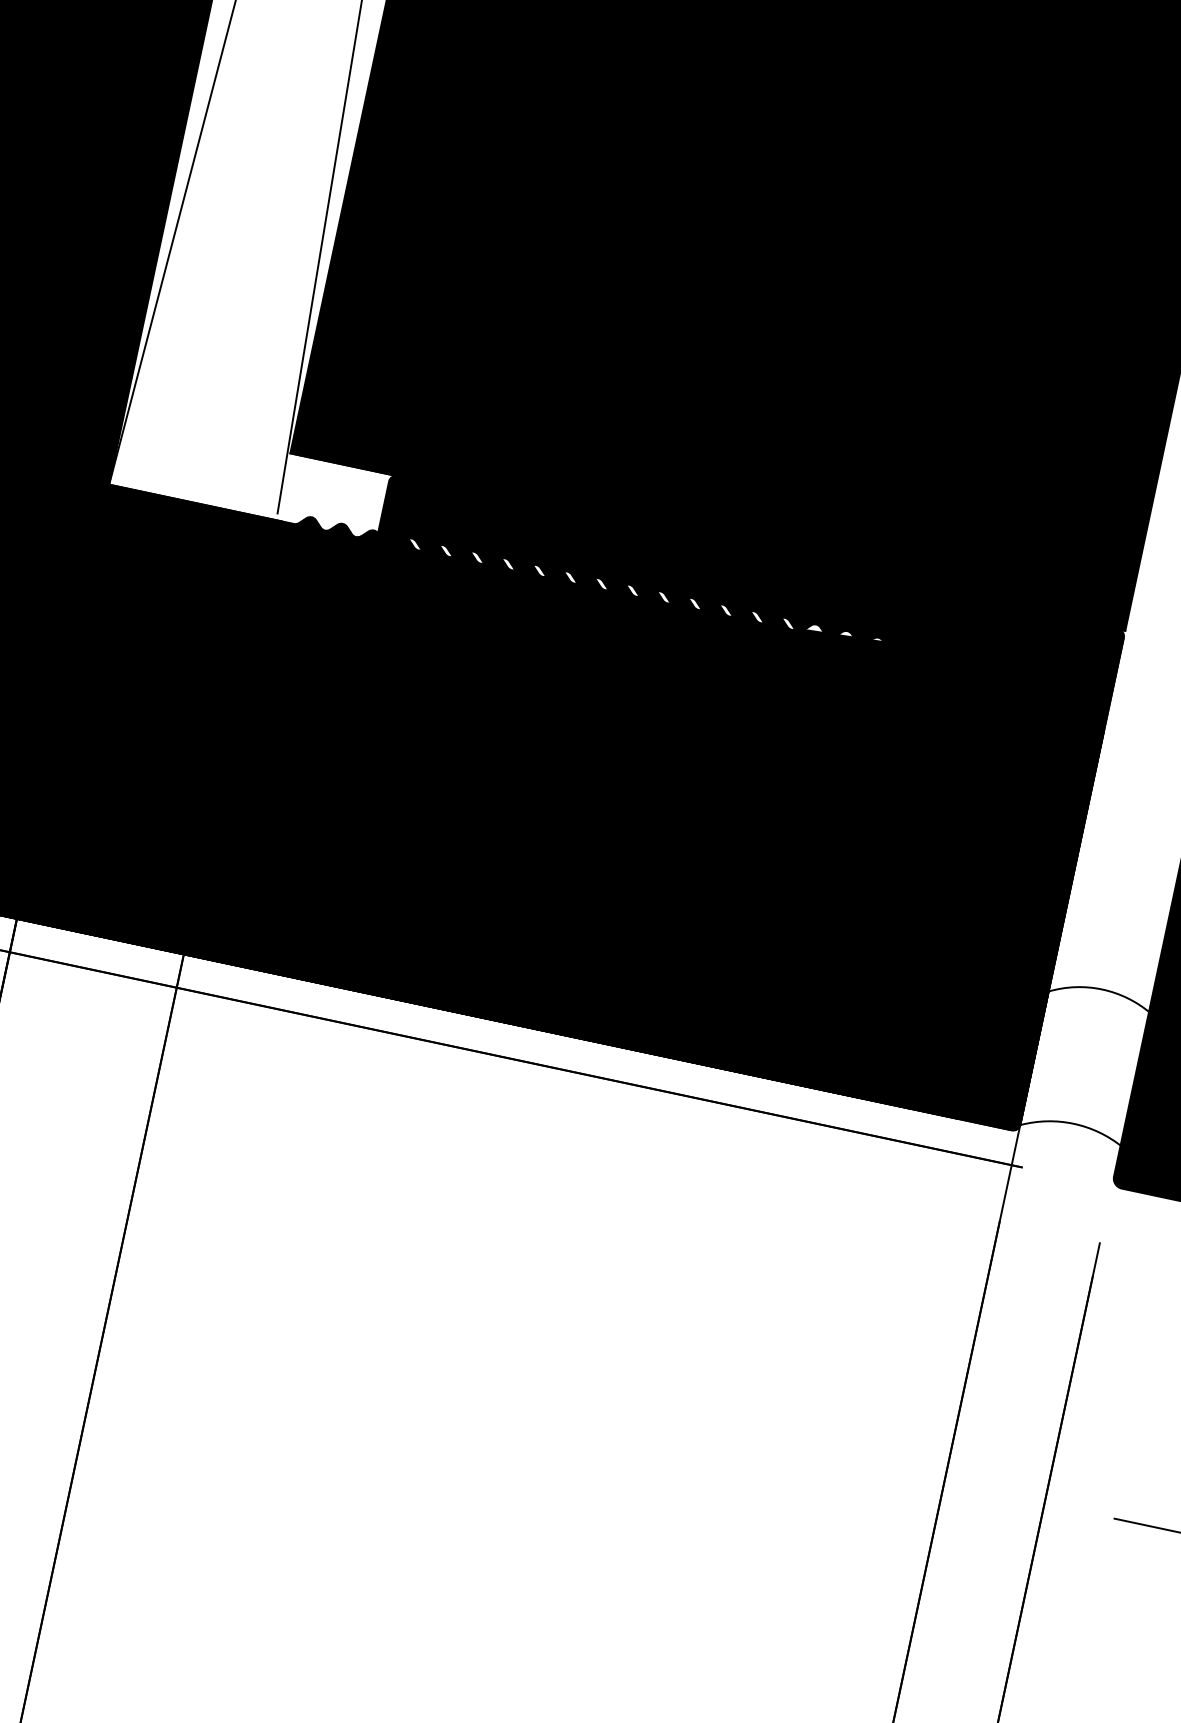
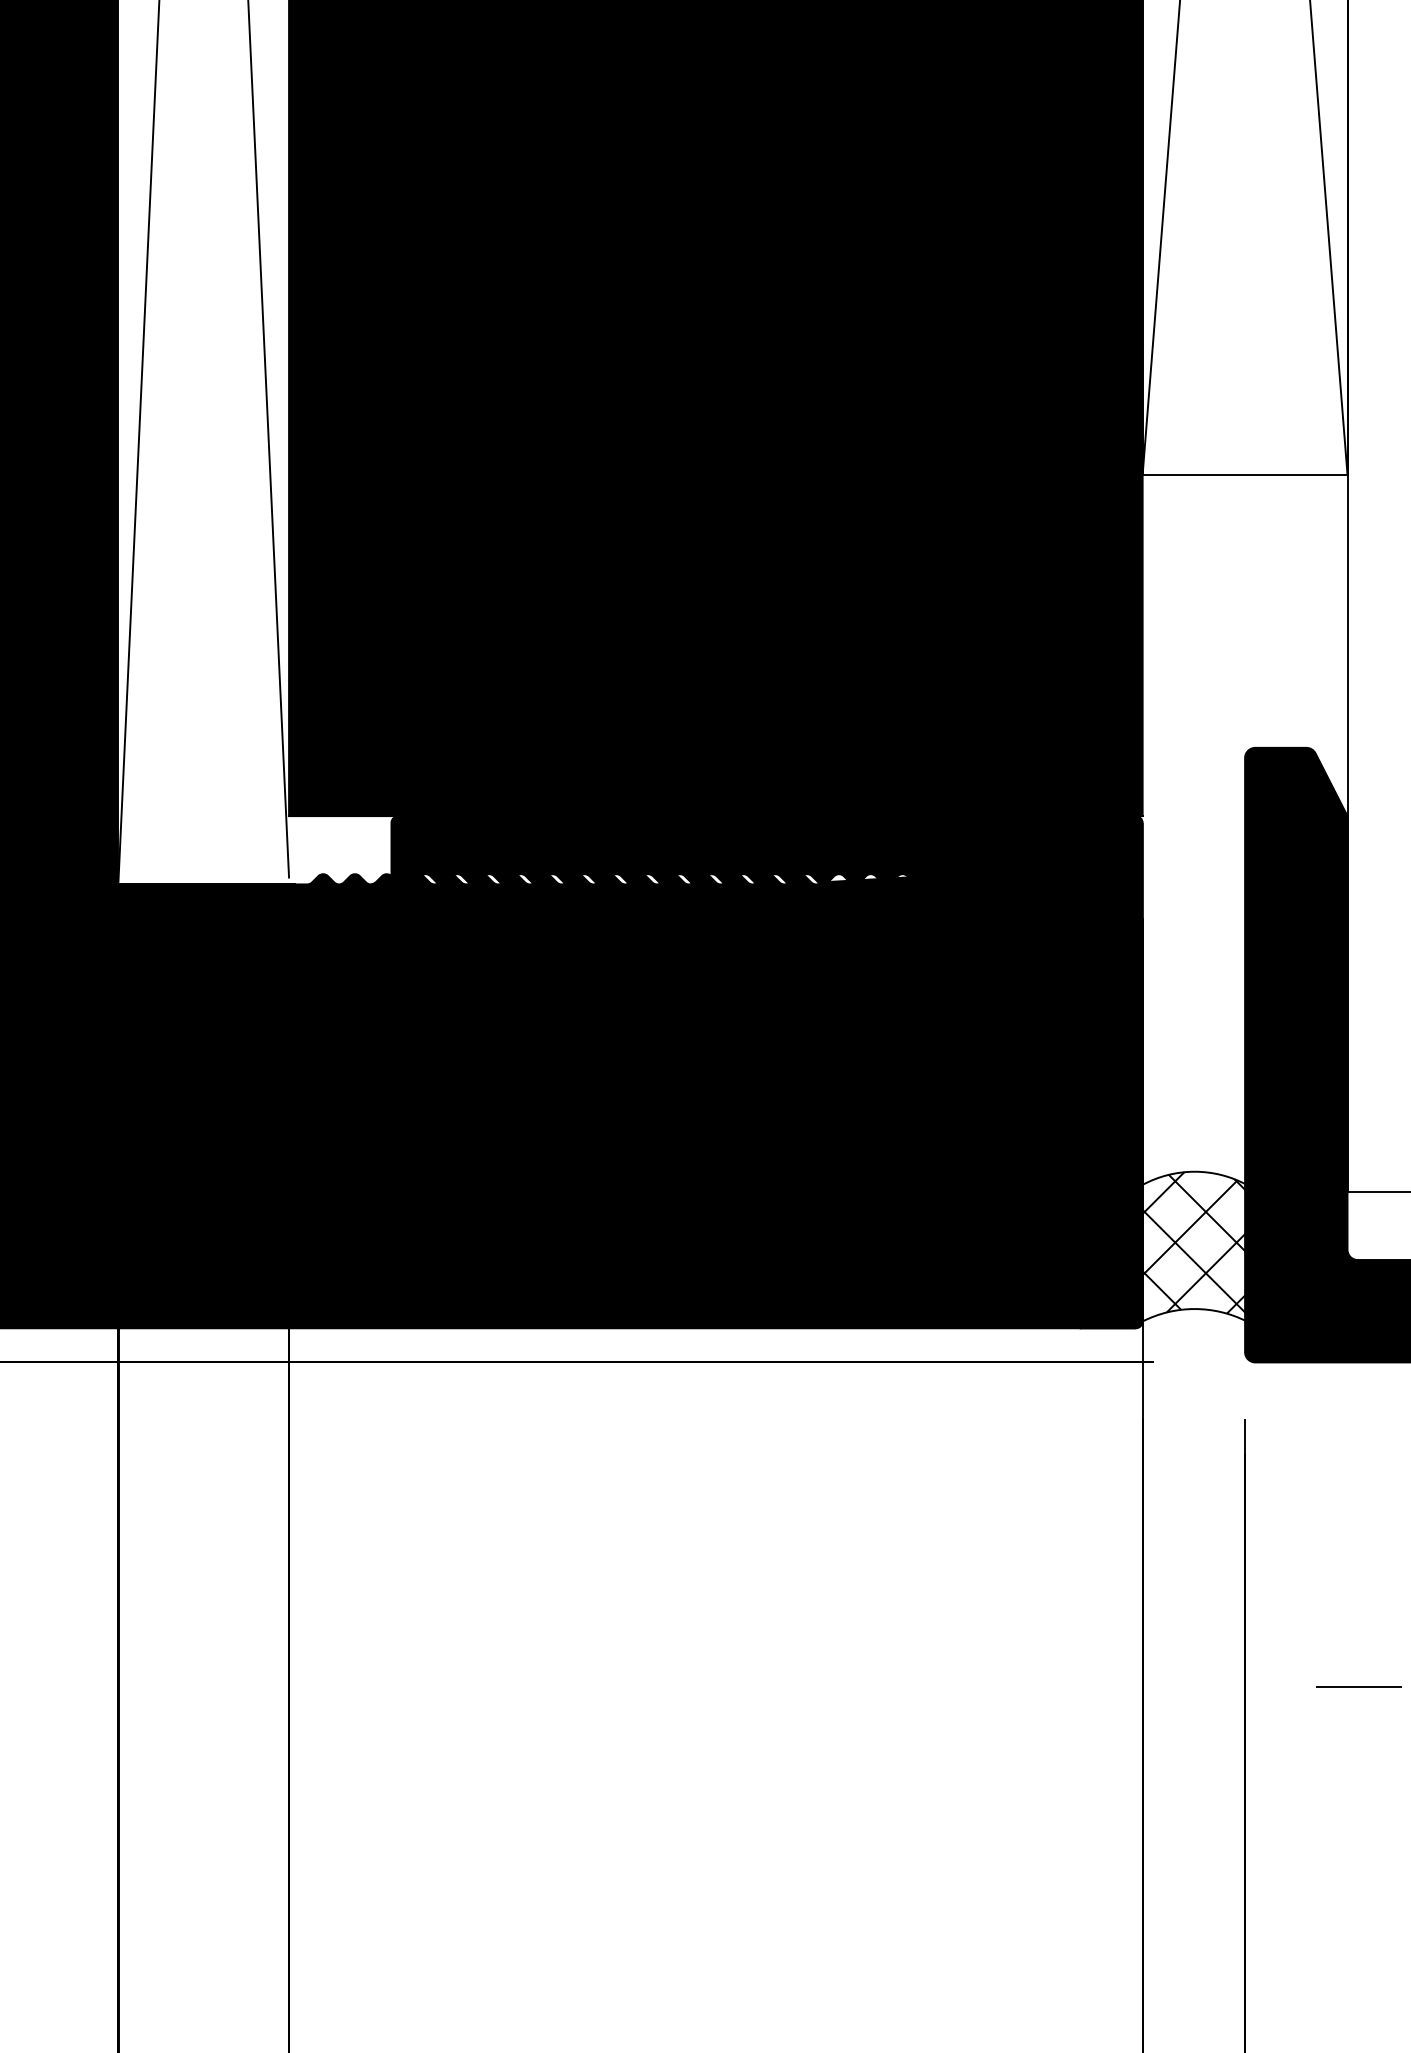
hatch: (1087, 1059) -> (1194, 1243), added

